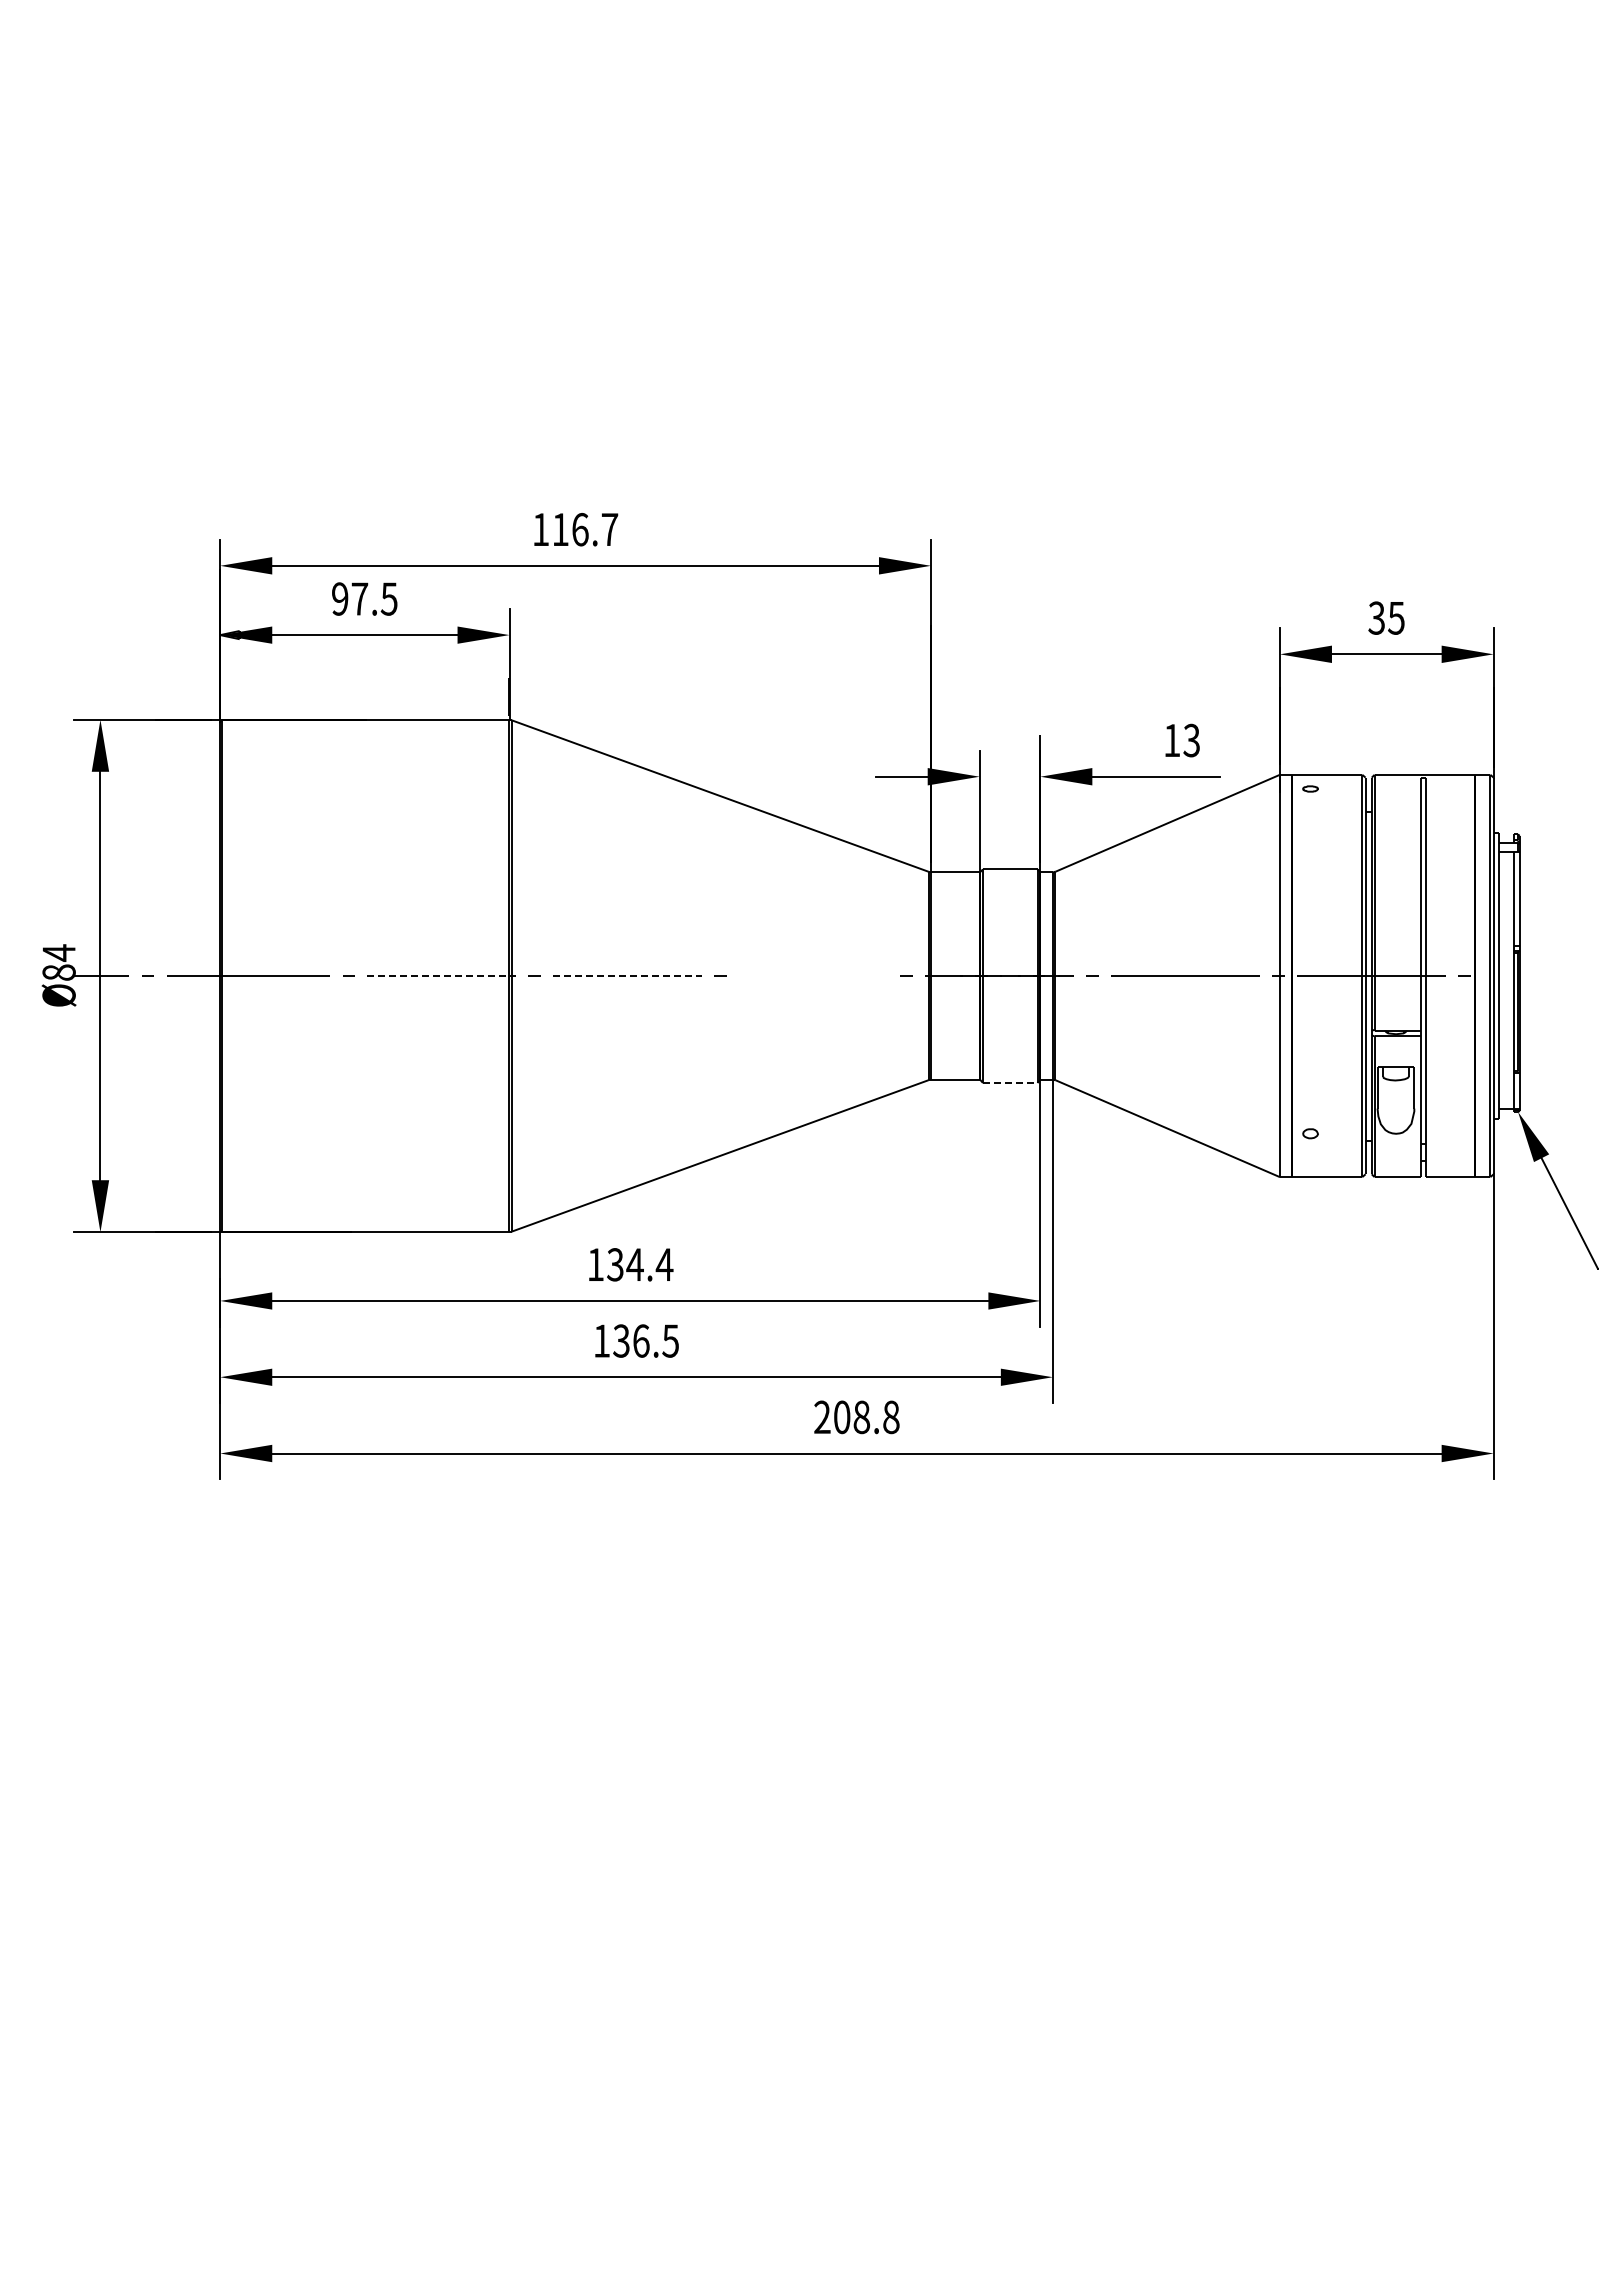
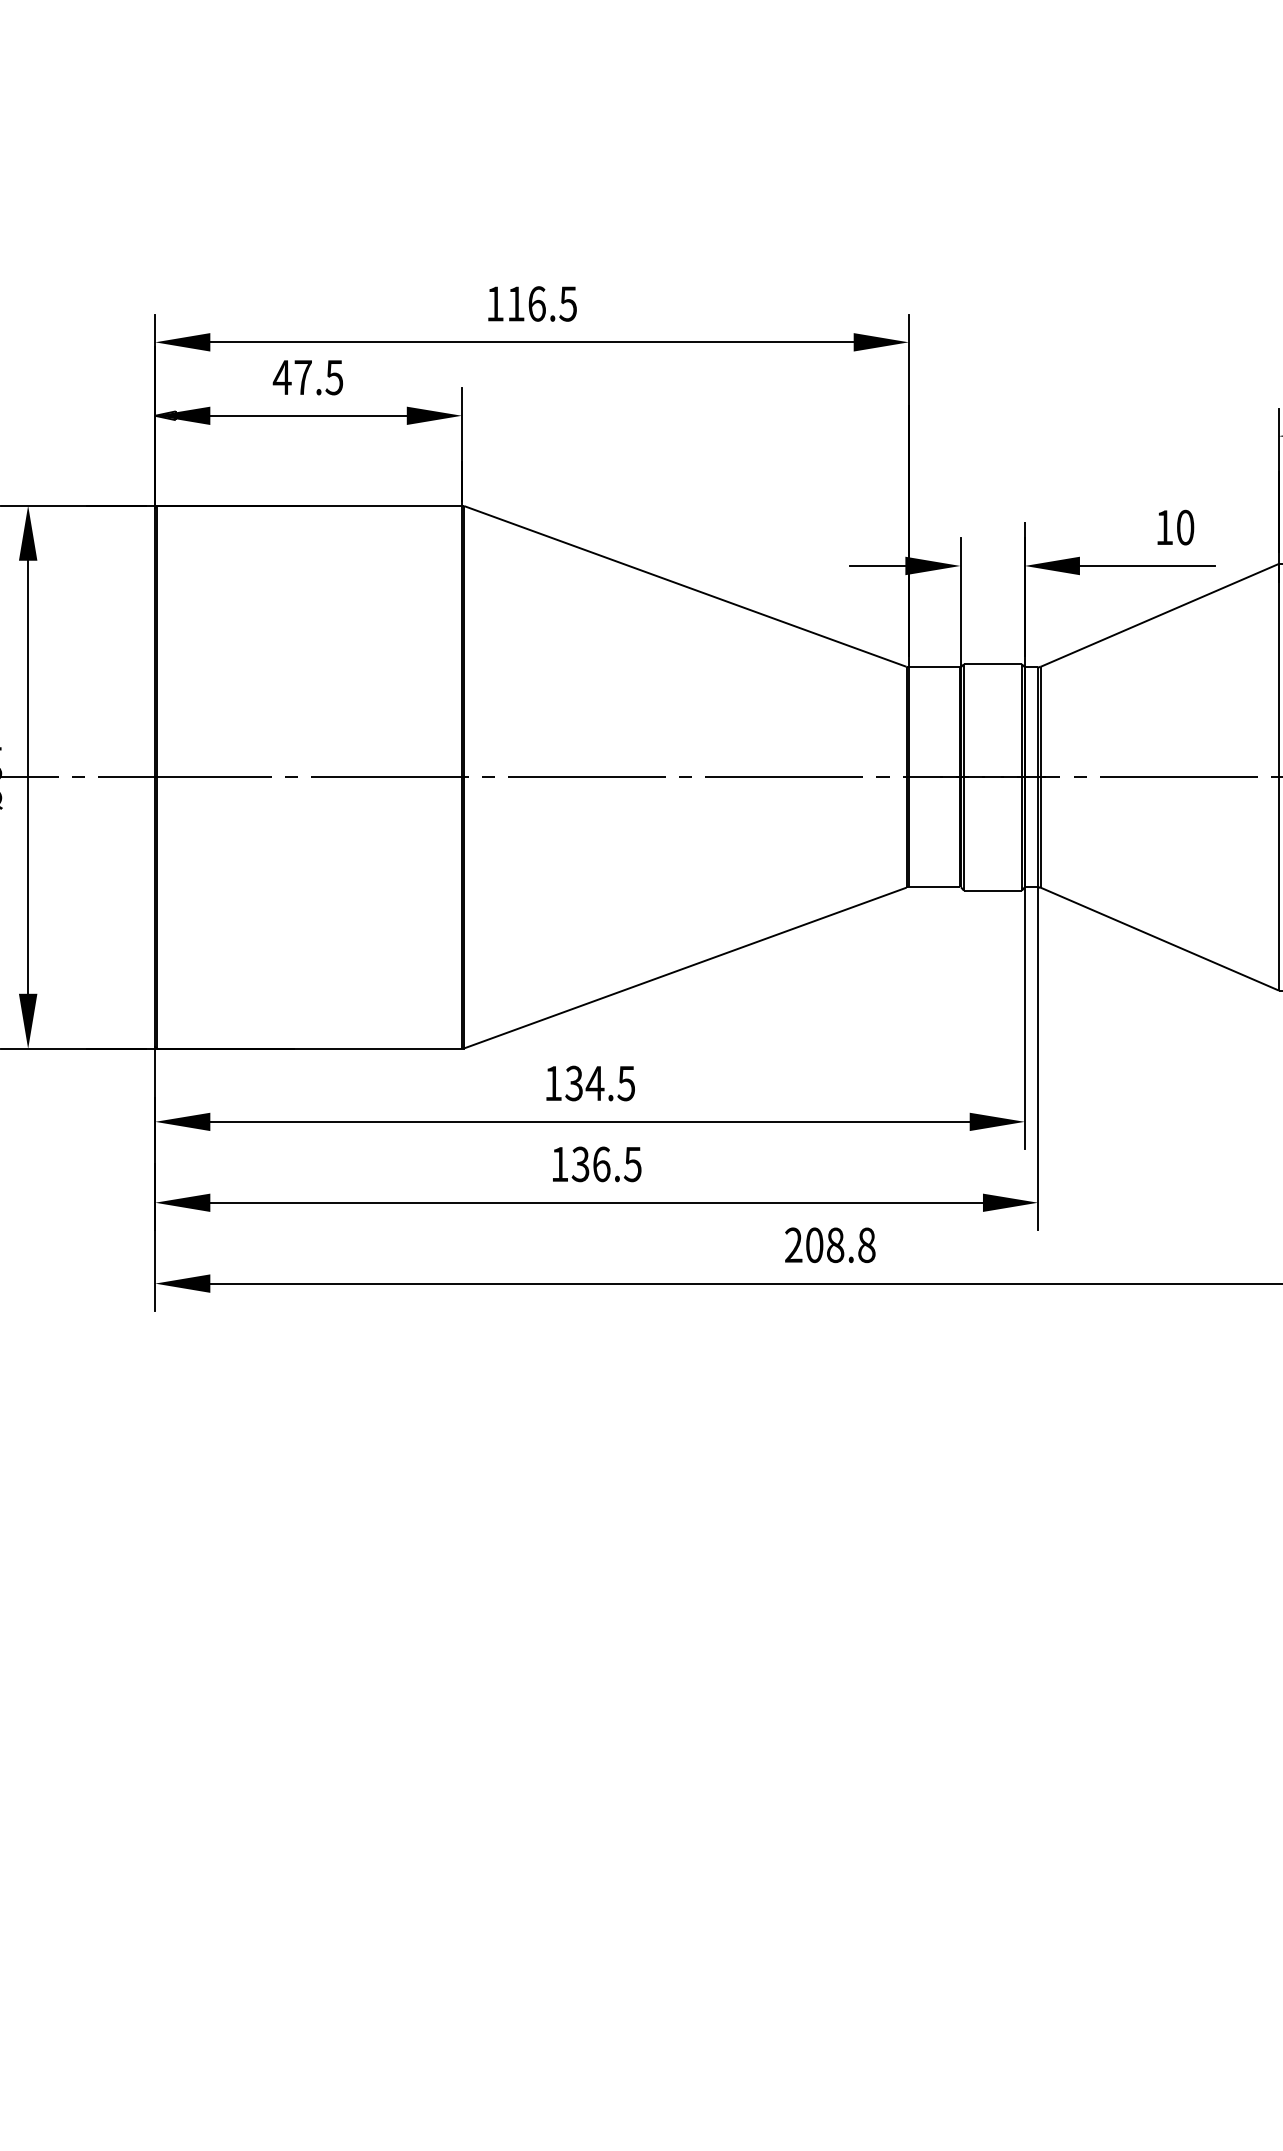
text: (609, 529) -> (567, 303), 116.7 -> 116.5
text: (339, 598) -> (281, 376), 97.5 -> 47.5
text: (1191, 740) -> (1185, 527), 13 -> 10
line: (442, 975) -> (390, 776), dashed -> solid
line: (628, 975) -> (588, 776), dashed -> solid
line: (813, 975) -> (784, 776), added
line: (1010, 1082) -> (993, 890), dashed -> solid
text: (664, 1264) -> (626, 1083), 134.4 -> 134.5

